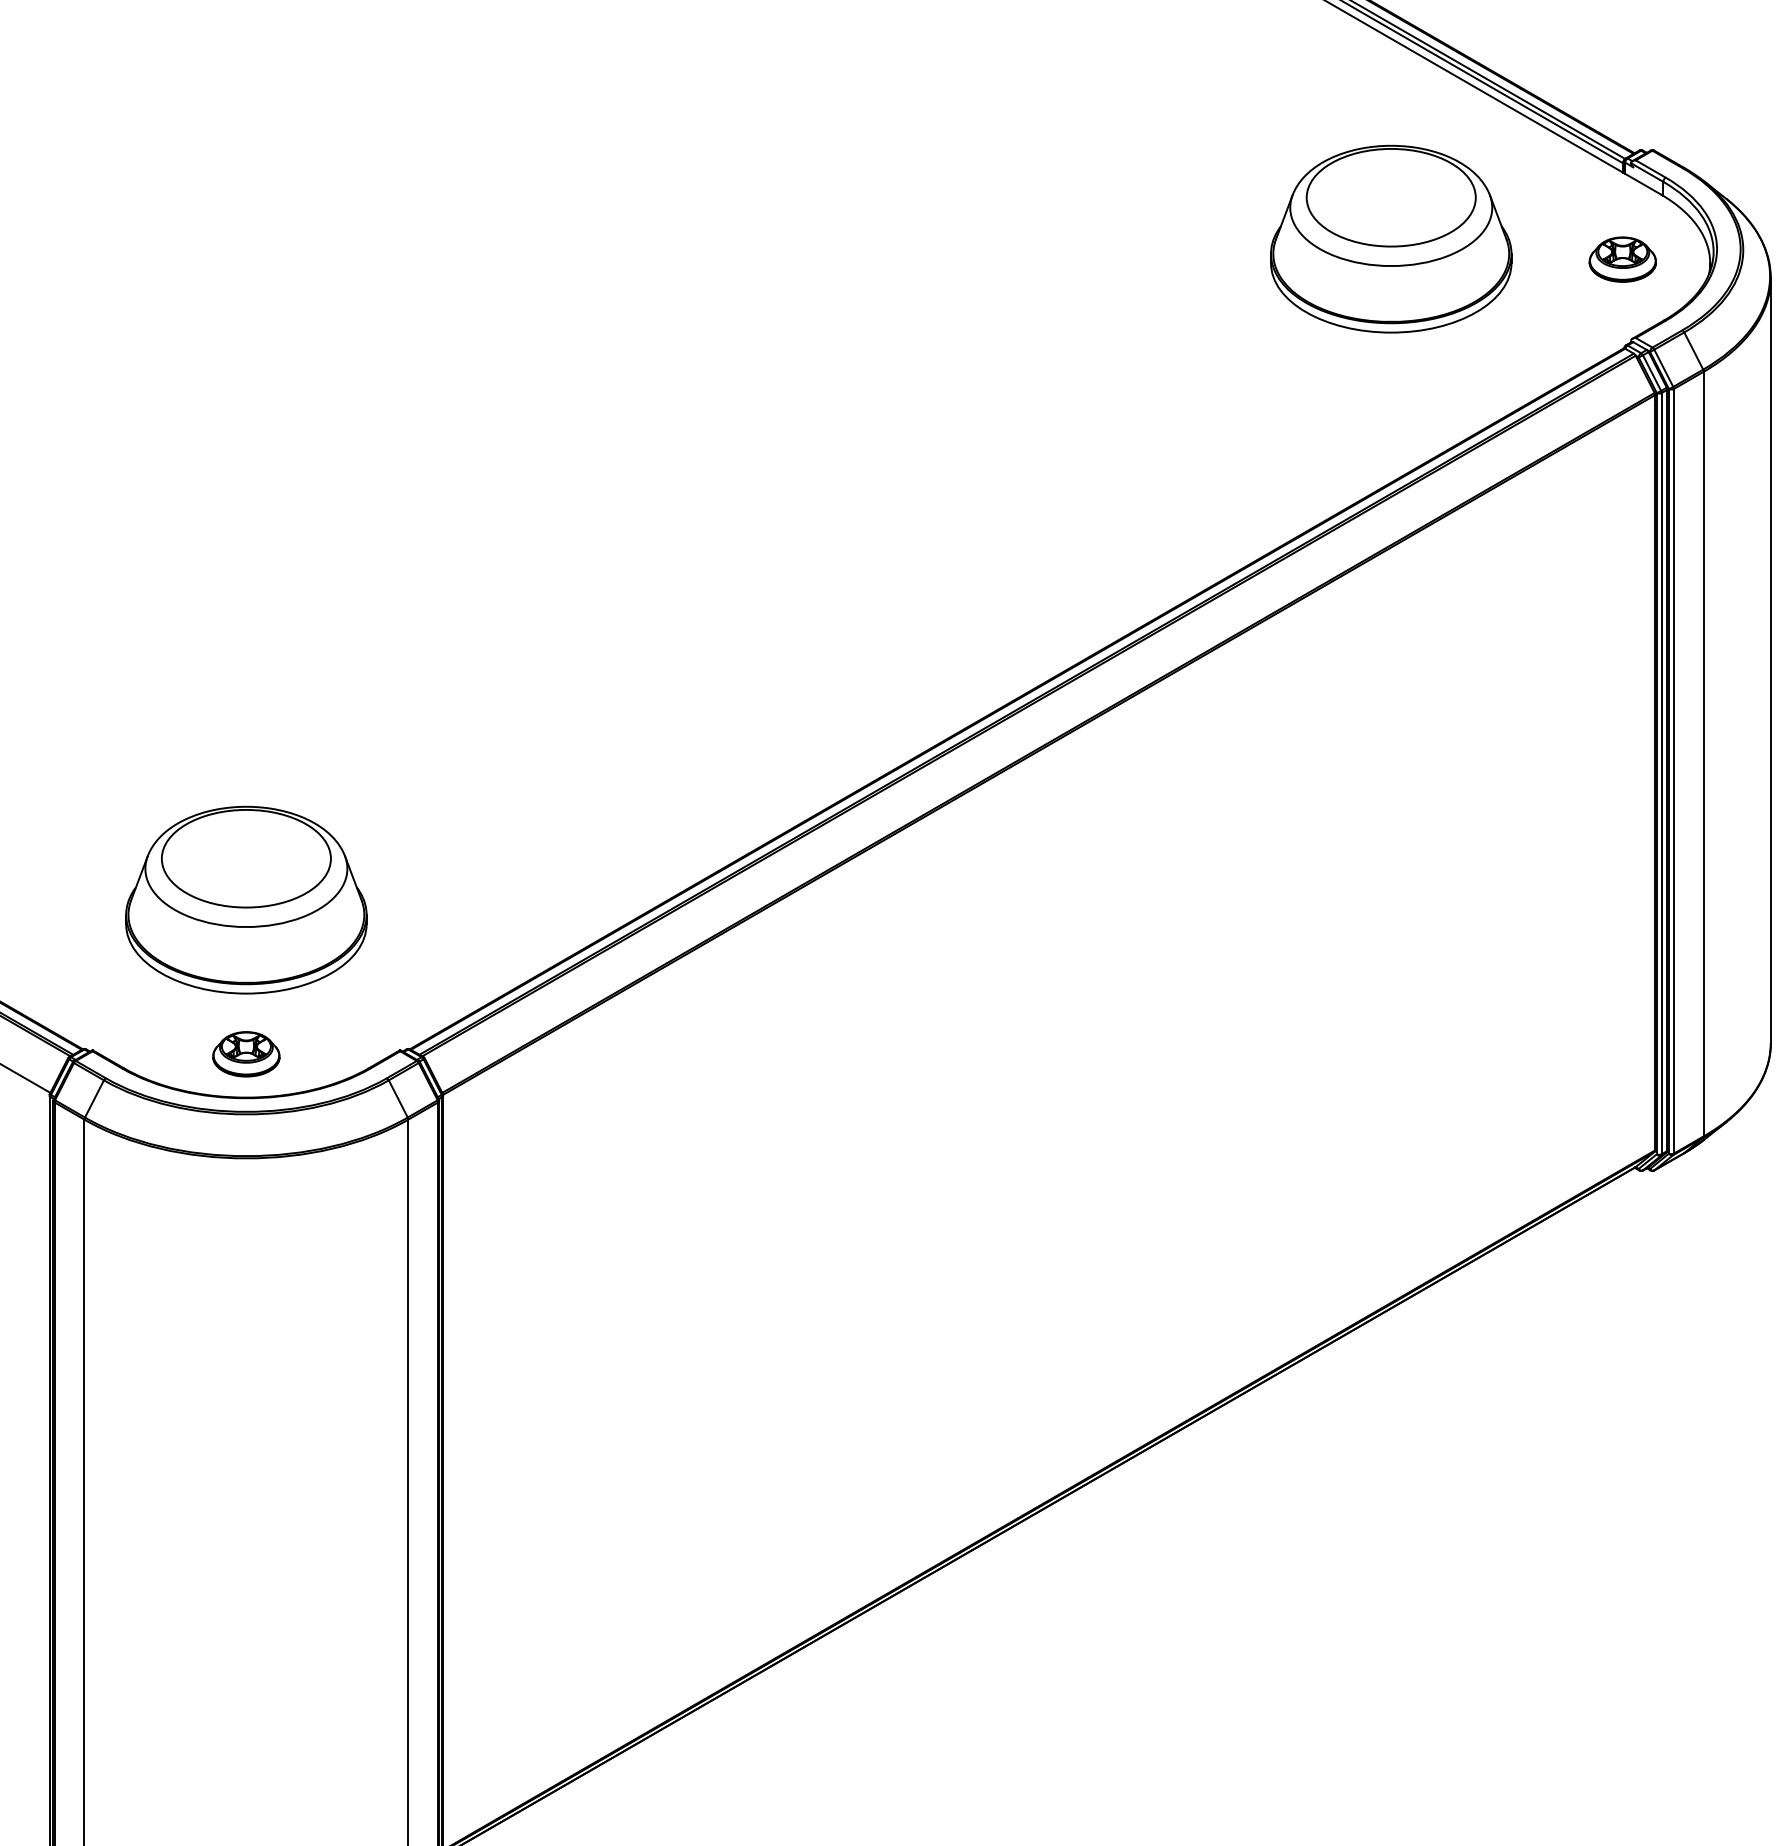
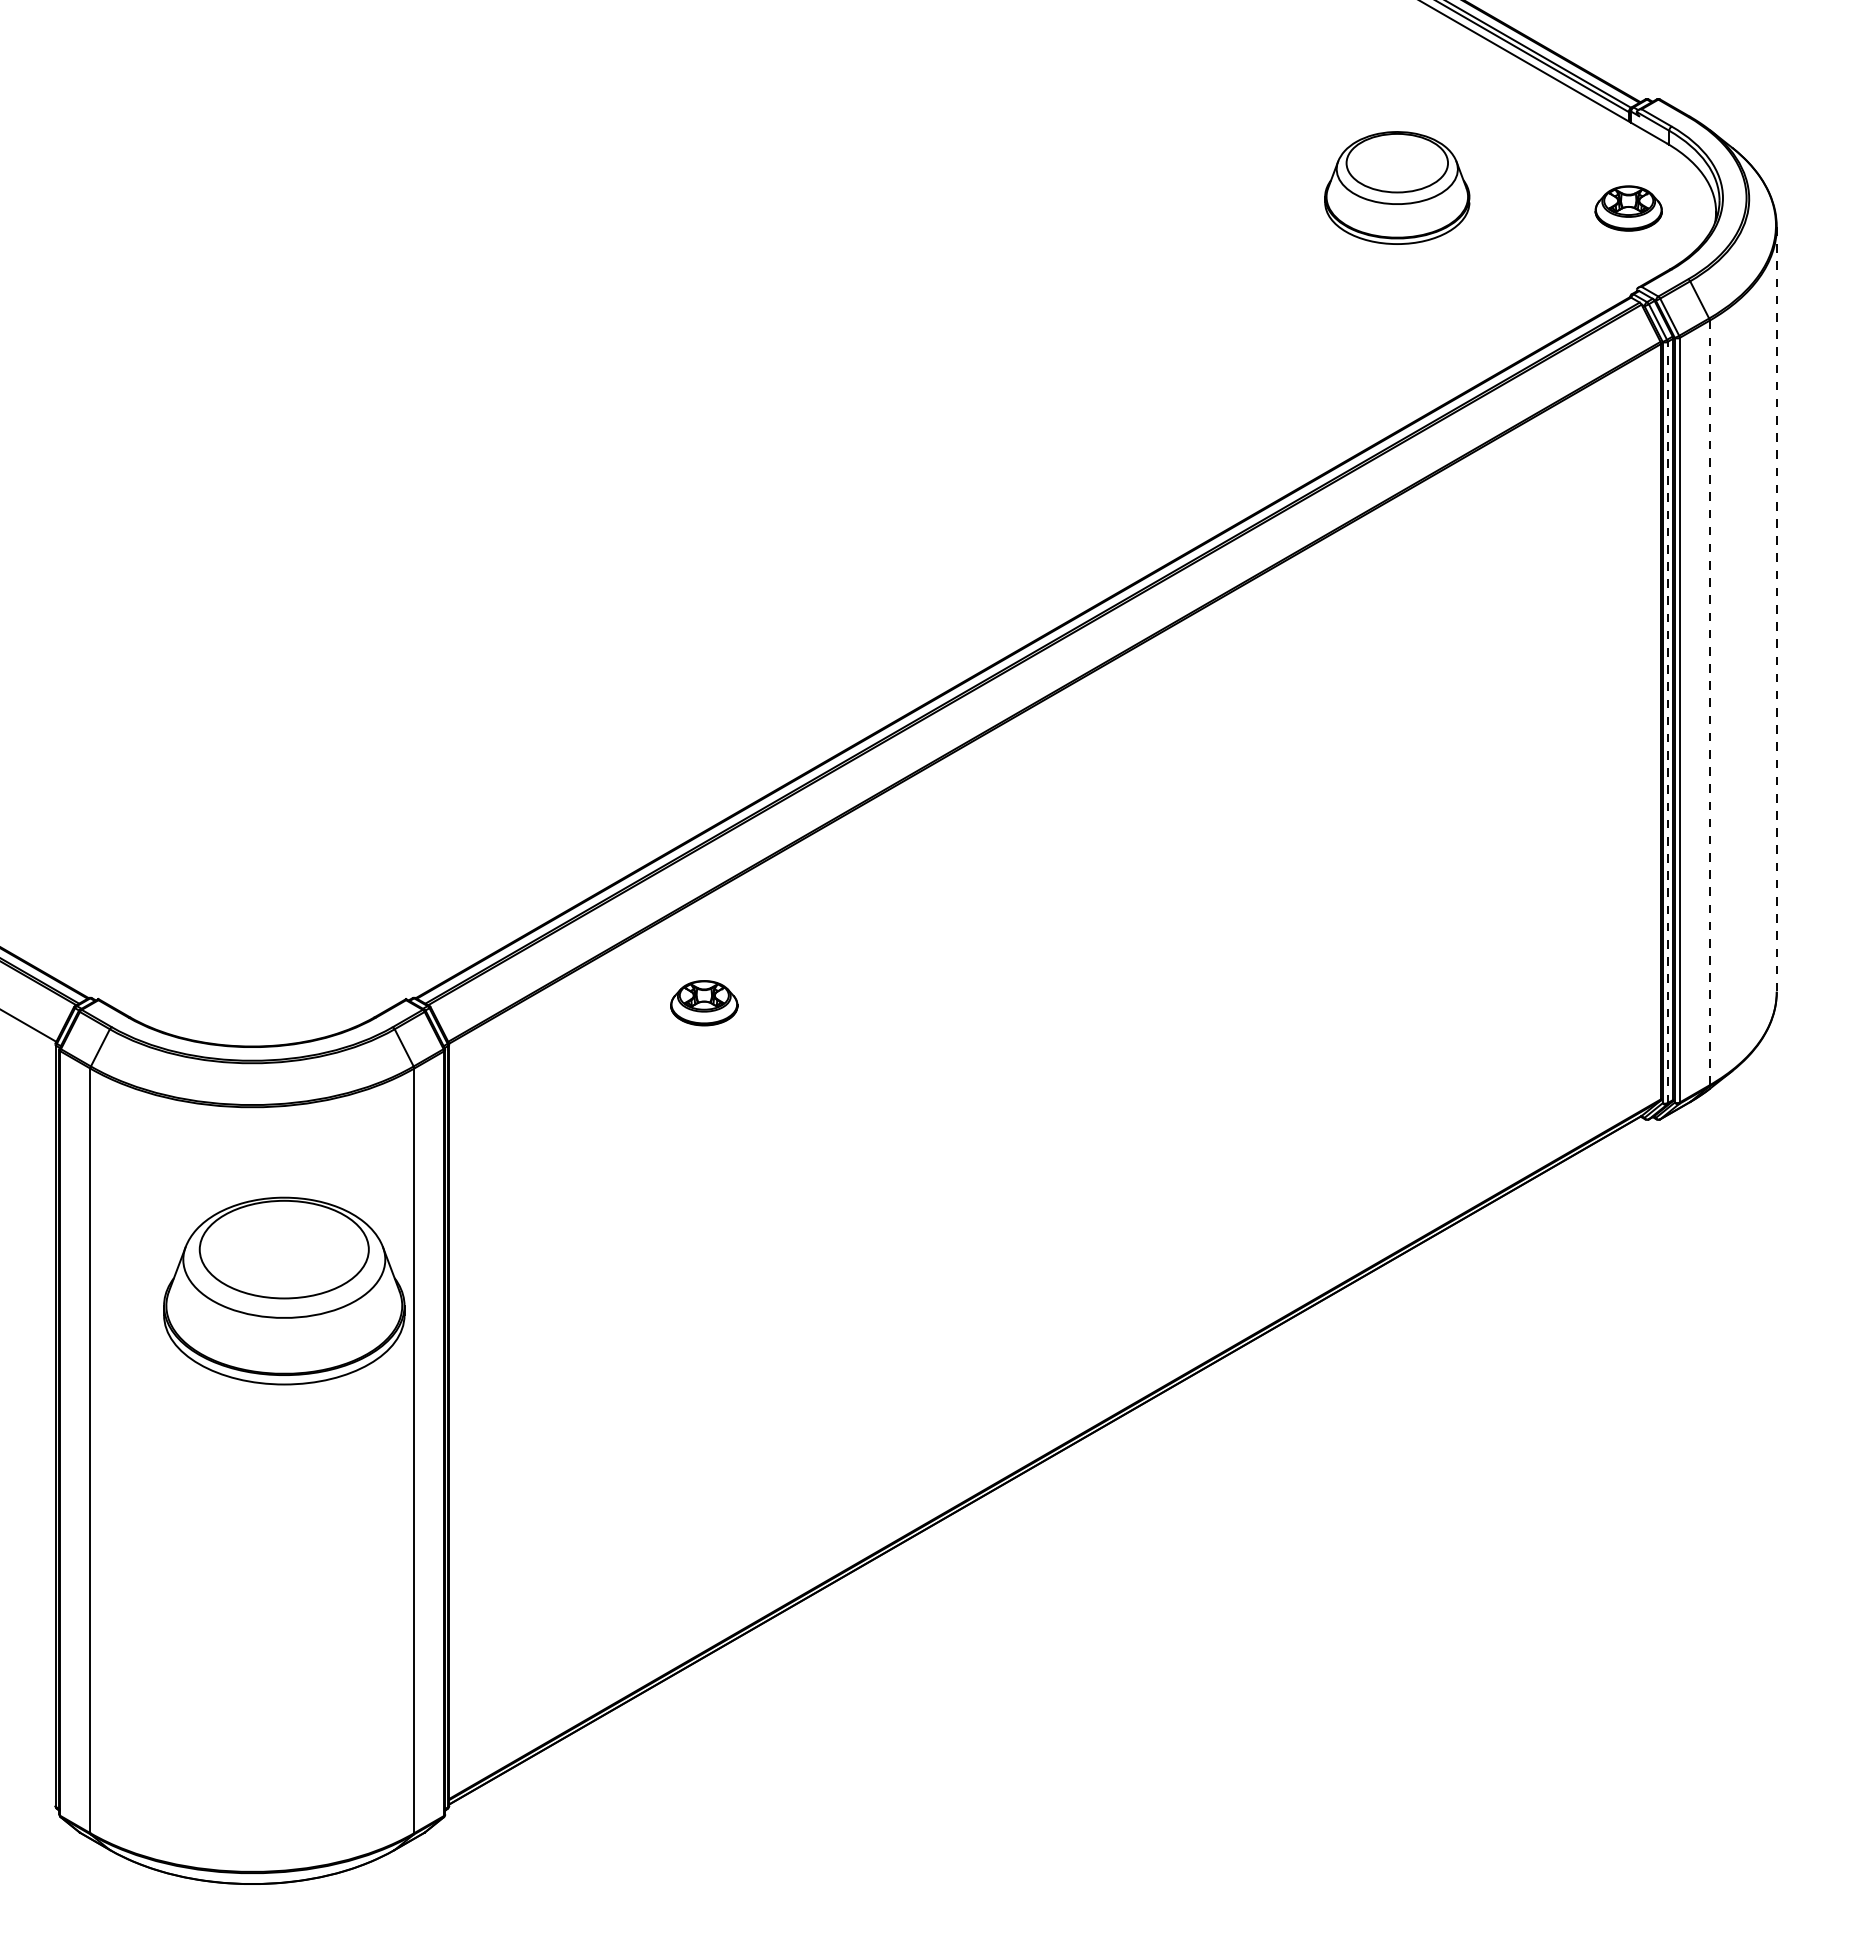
part: (1391, 238) -> (1397, 187), size x0.6
line: (1770, 660) -> (1776, 609), solid -> dashed
line: (1703, 754) -> (1709, 703), solid -> dashed
line: (1661, 773) -> (1667, 722), solid -> dashed
part: (246, 899) -> (284, 1290), moved
part: (246, 1054) -> (704, 1003), moved

